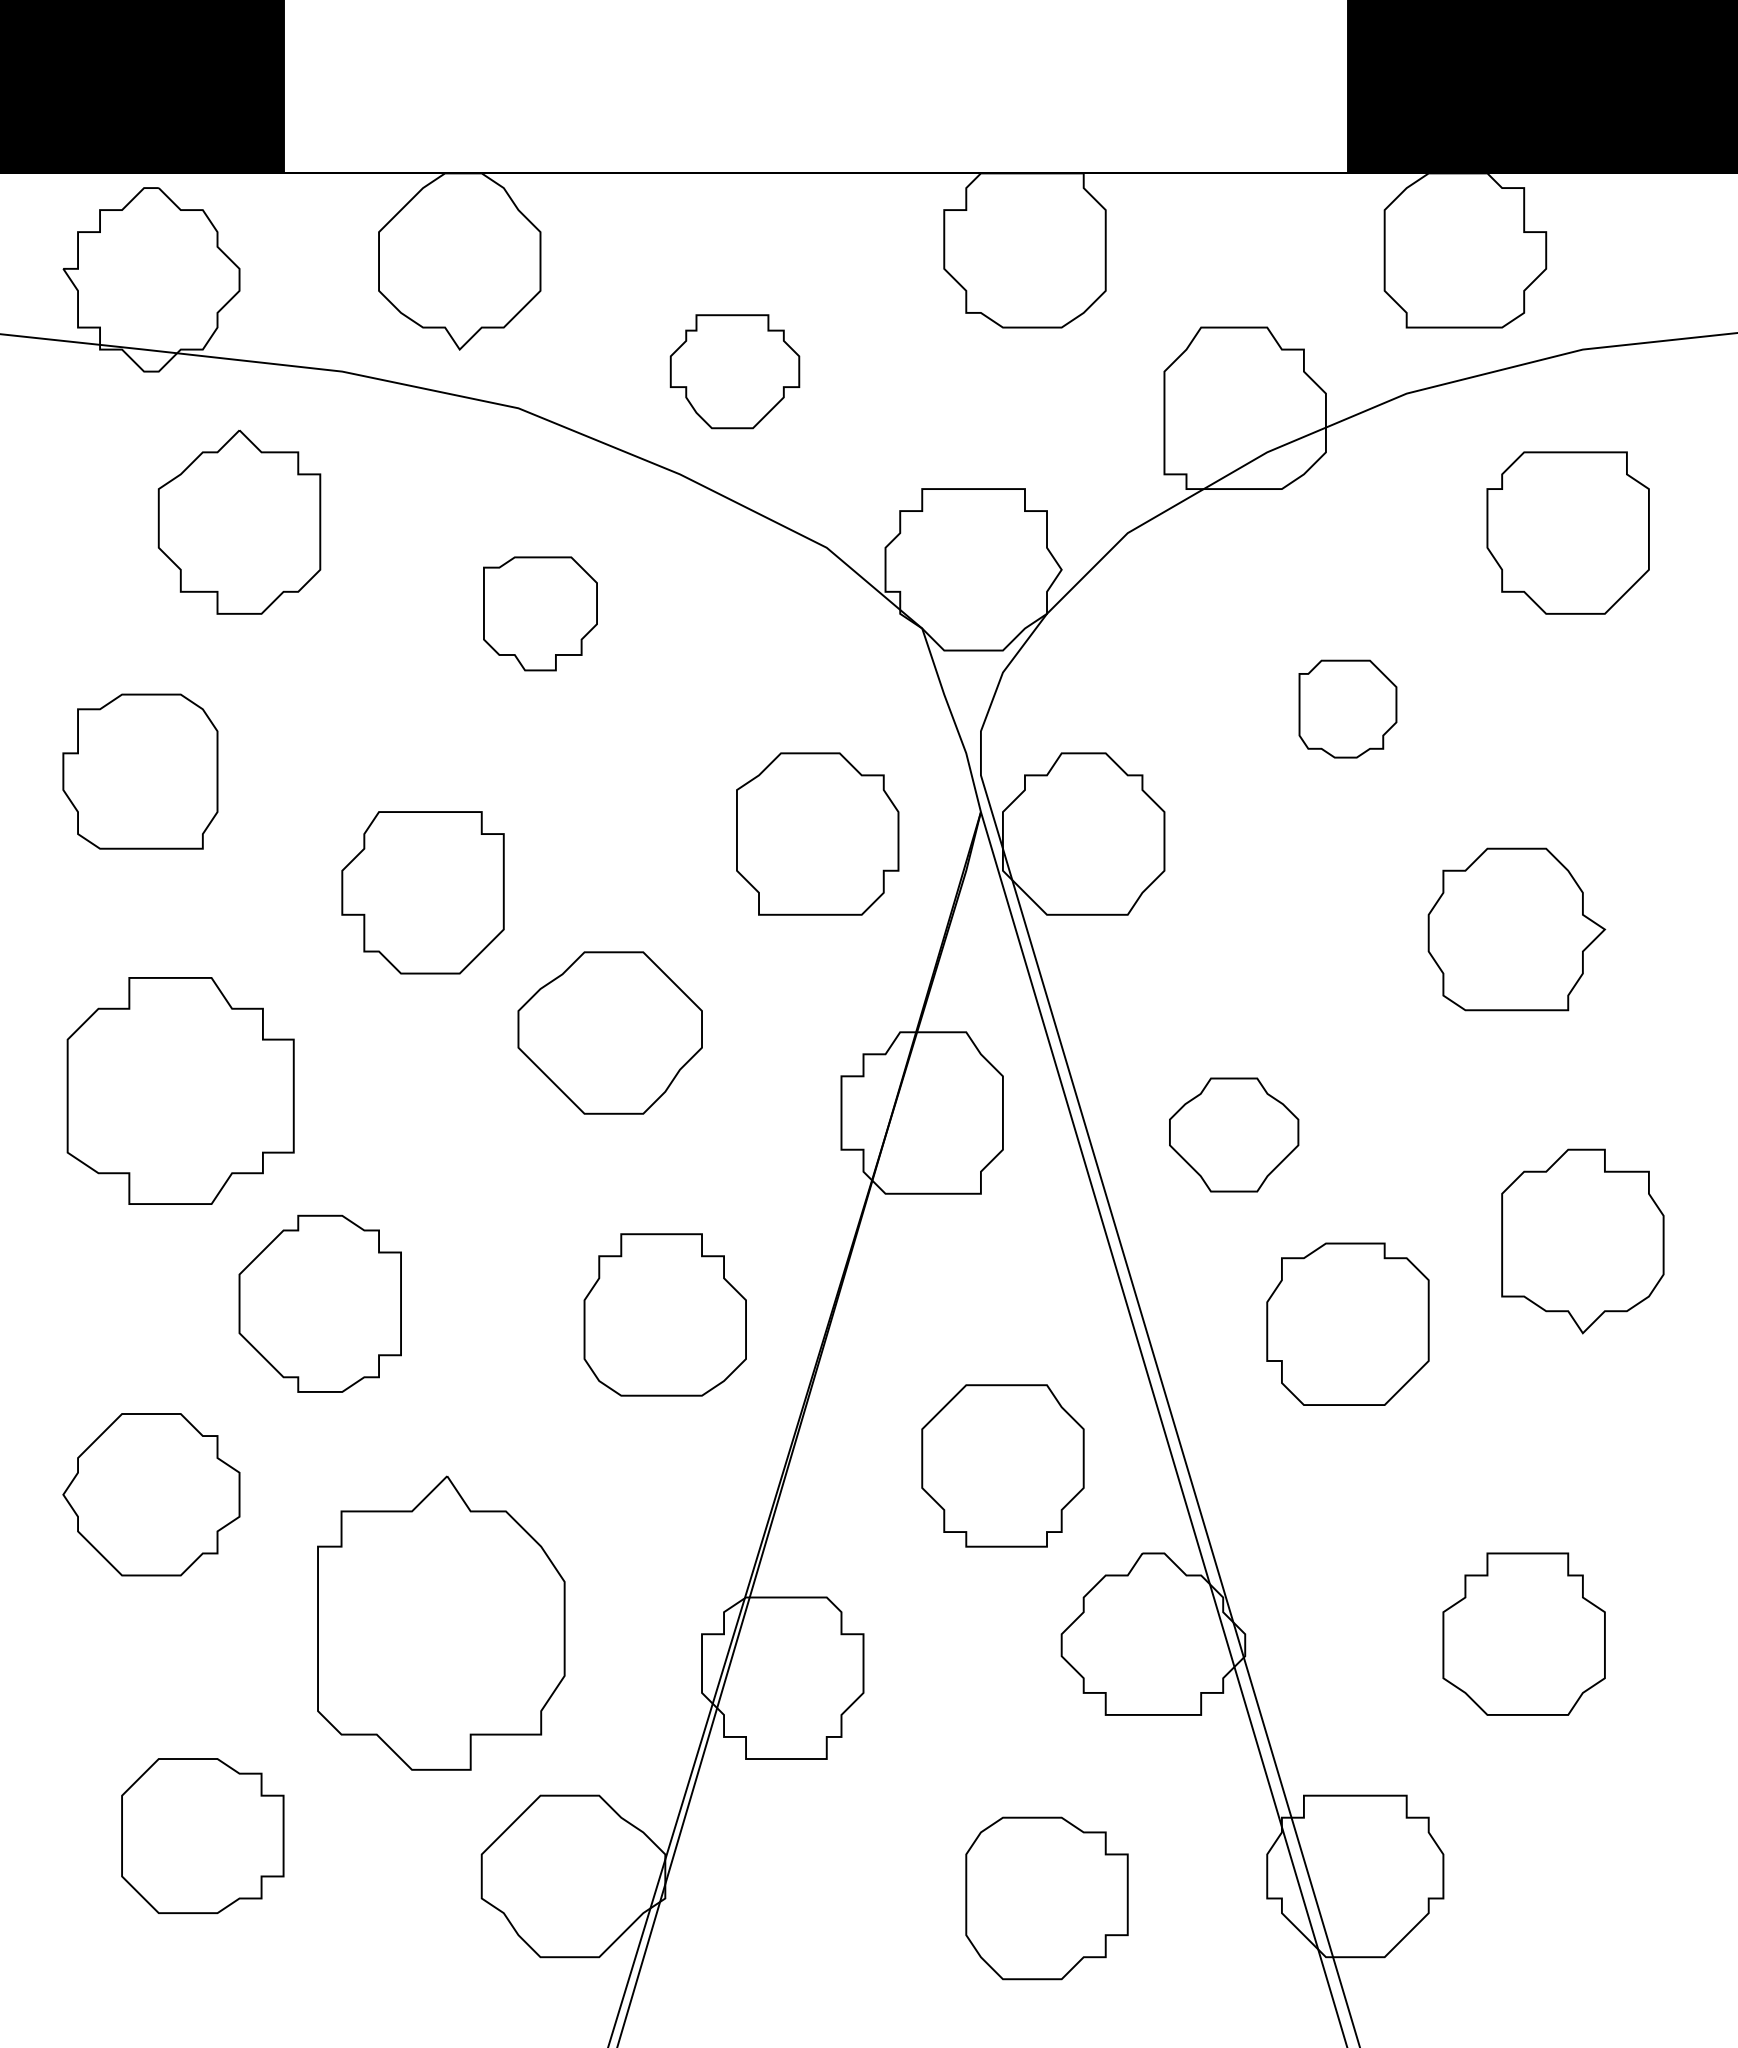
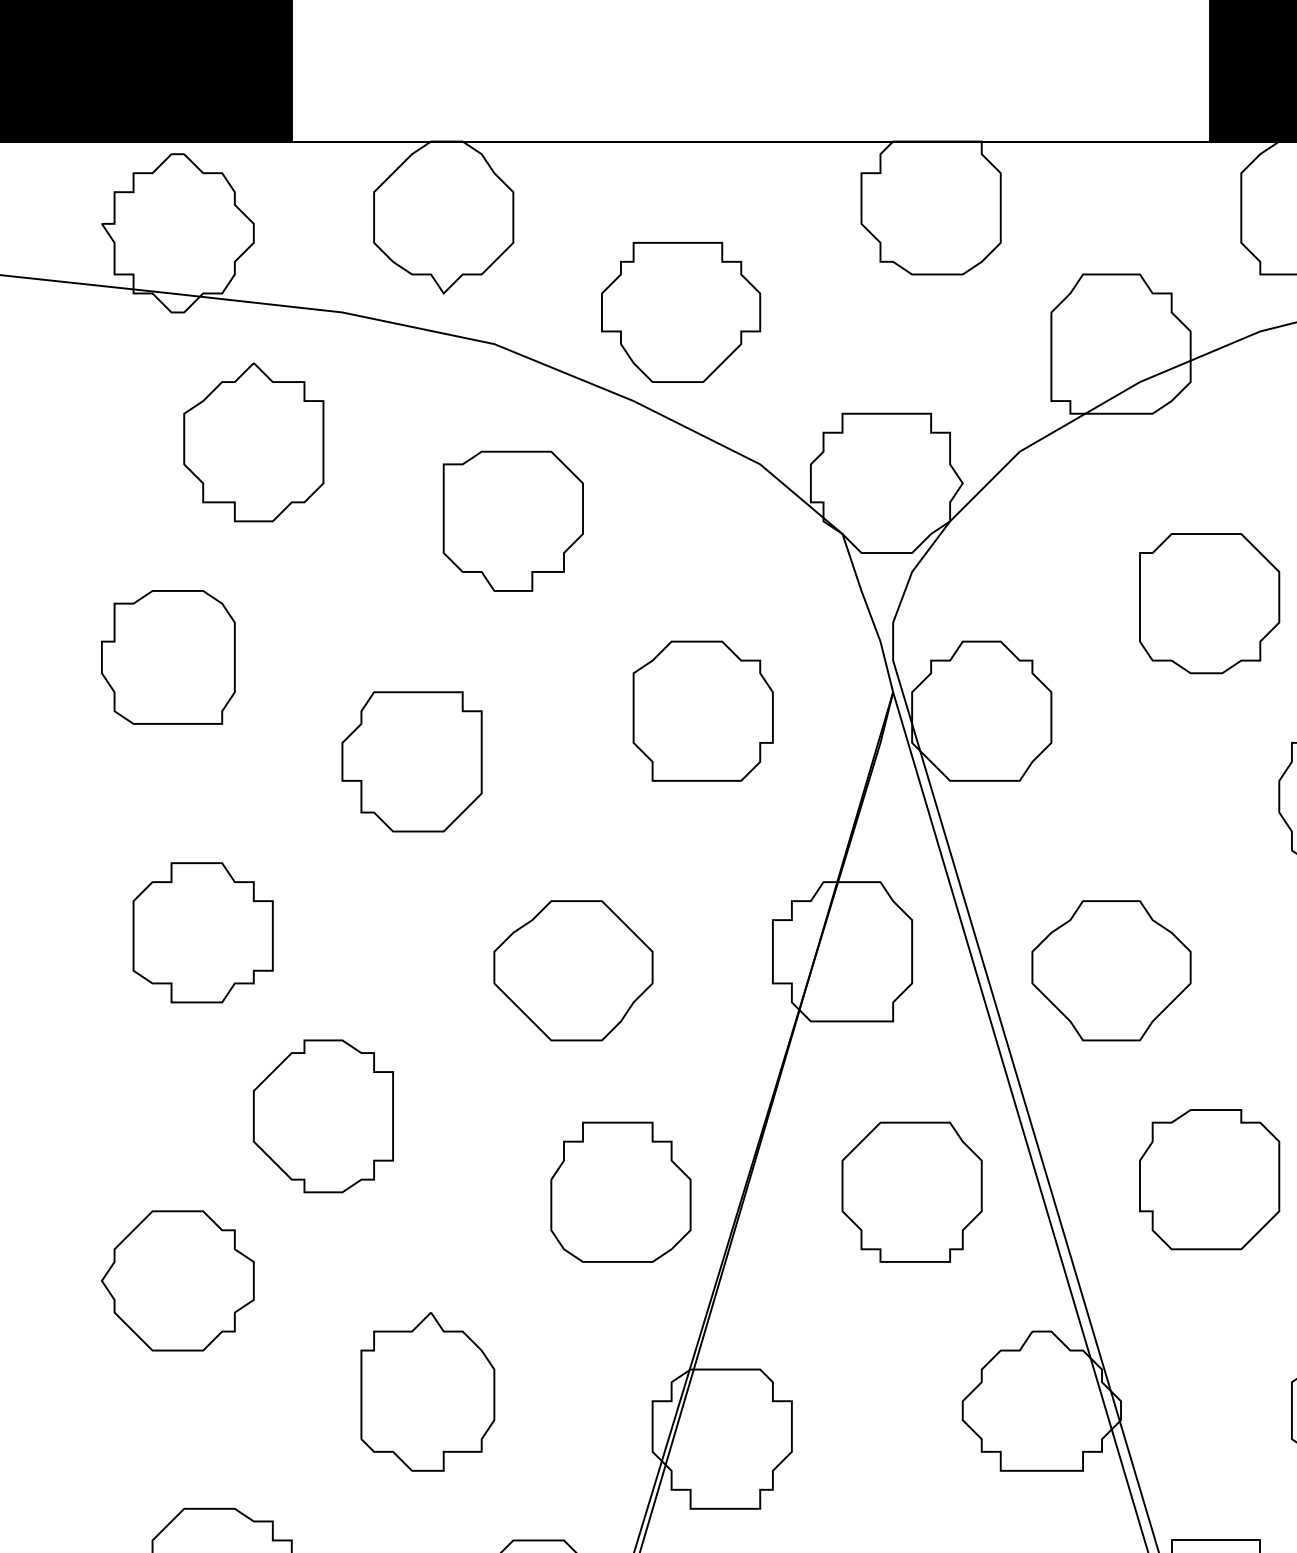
part: (734, 371) -> (680, 312), size x1.43
part: (540, 613) -> (513, 521), size x1.43
part: (1347, 708) -> (1209, 602), size x1.67
part: (817, 833) -> (703, 710), moved
part: (609, 1032) -> (572, 970), moved
part: (180, 1090) -> (202, 932), size x0.71
part: (1233, 1134) -> (1110, 970), size x1.43
part: (664, 1314) -> (620, 1191), moved
part: (1347, 1323) -> (1209, 1178), moved
part: (1002, 1465) -> (911, 1191), moved
part: (441, 1623) -> (427, 1391), size x0.62

